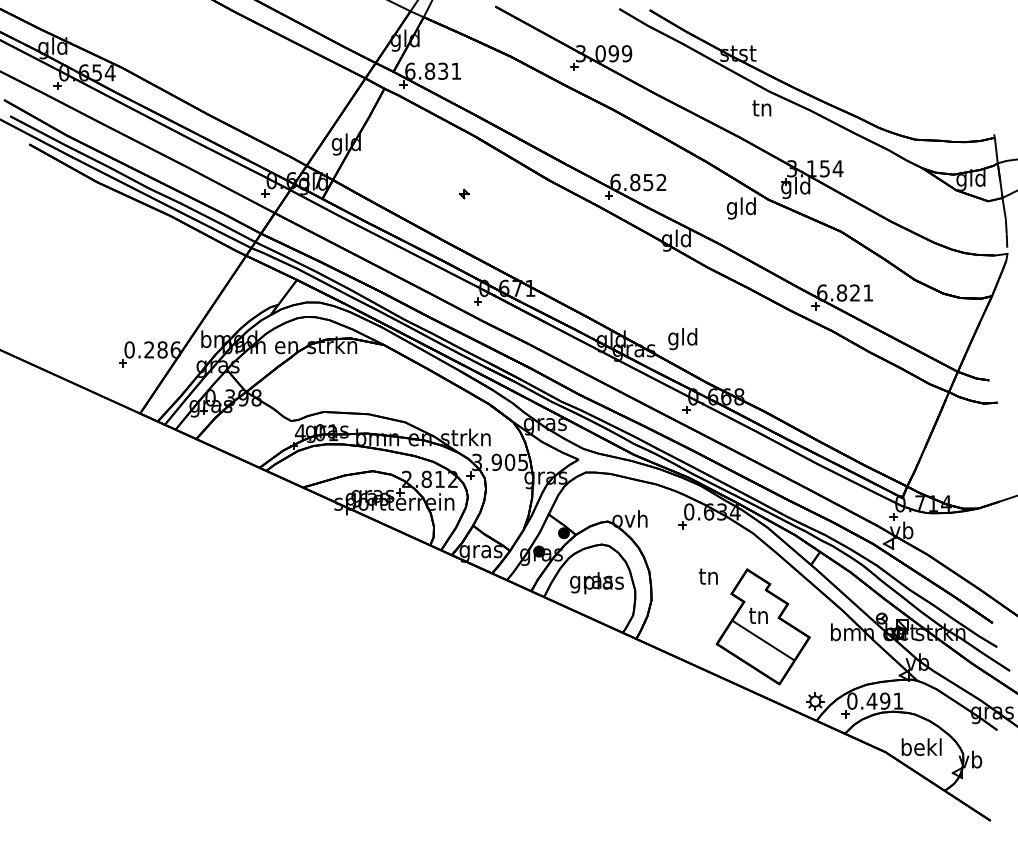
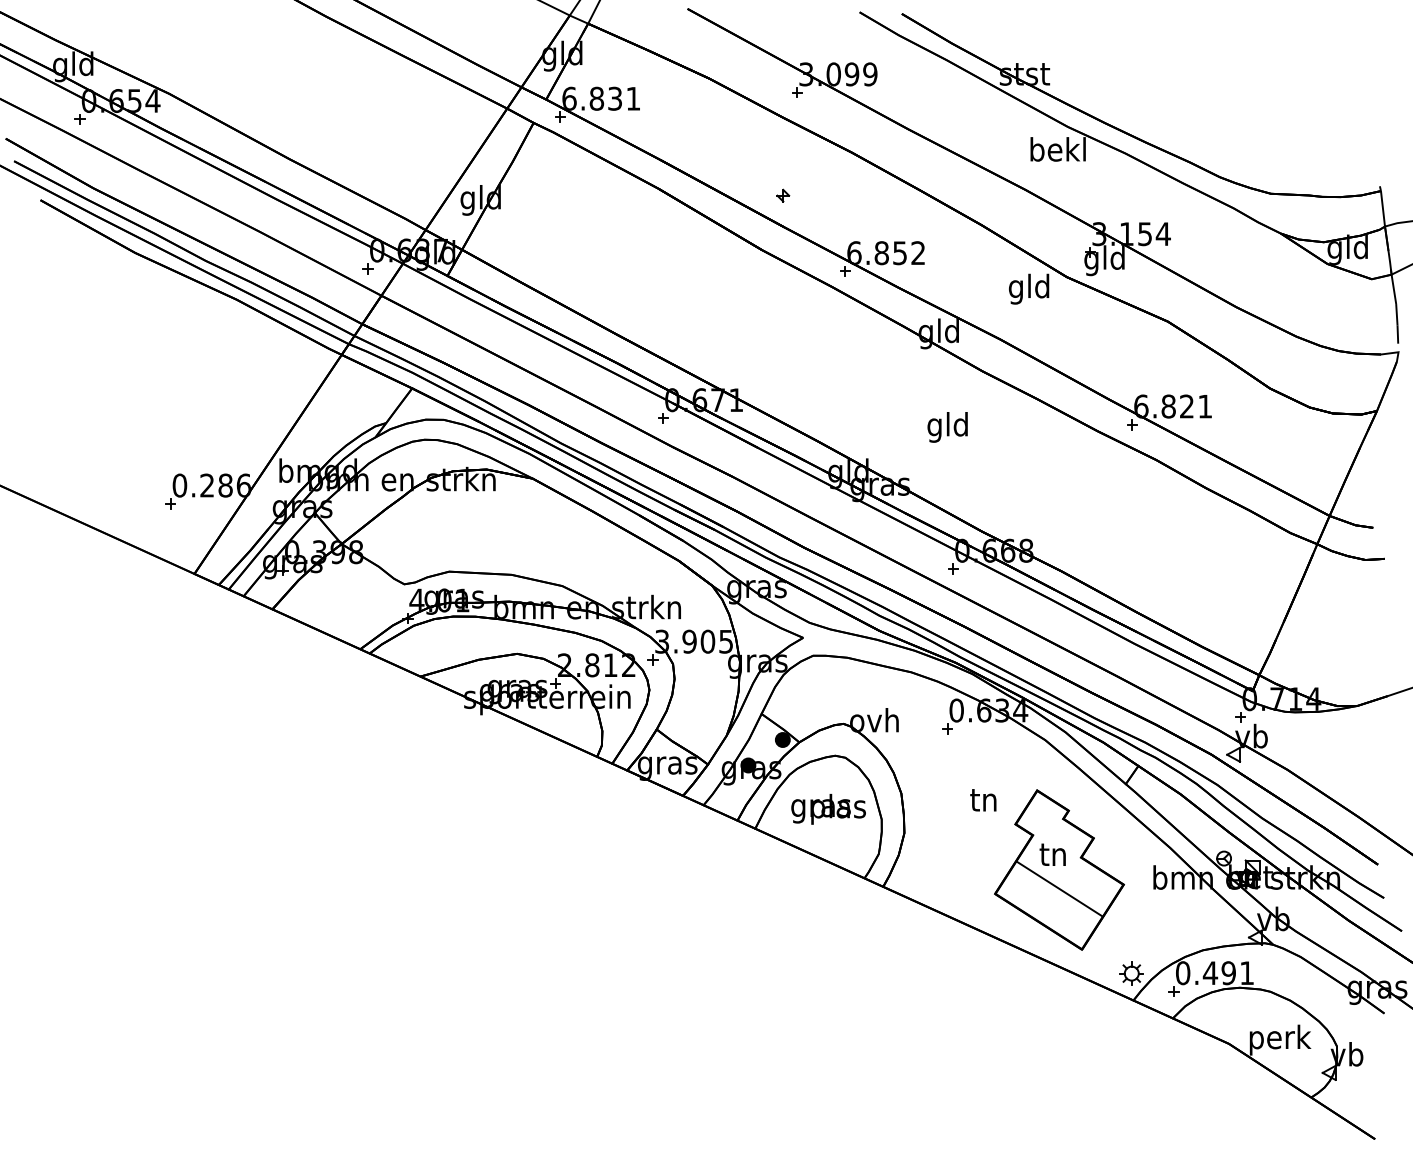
text: (762, 107) -> (1058, 149), tn -> bekl
part: (464, 193) -> (783, 194), moved
text: (682, 339) -> (947, 428), moved
text: (922, 749) -> (1280, 1040), bekl -> perk

